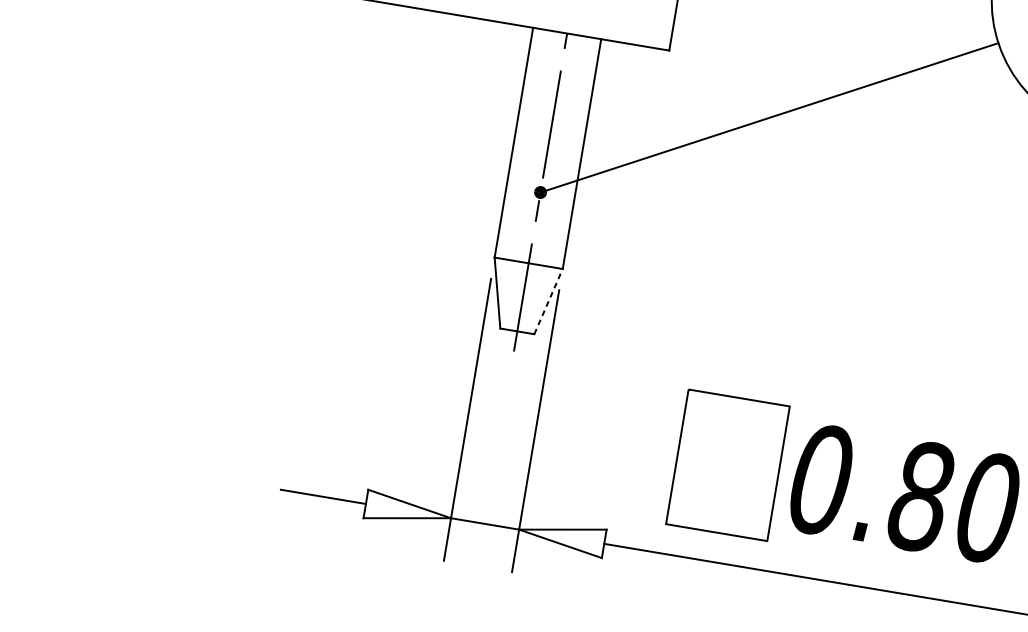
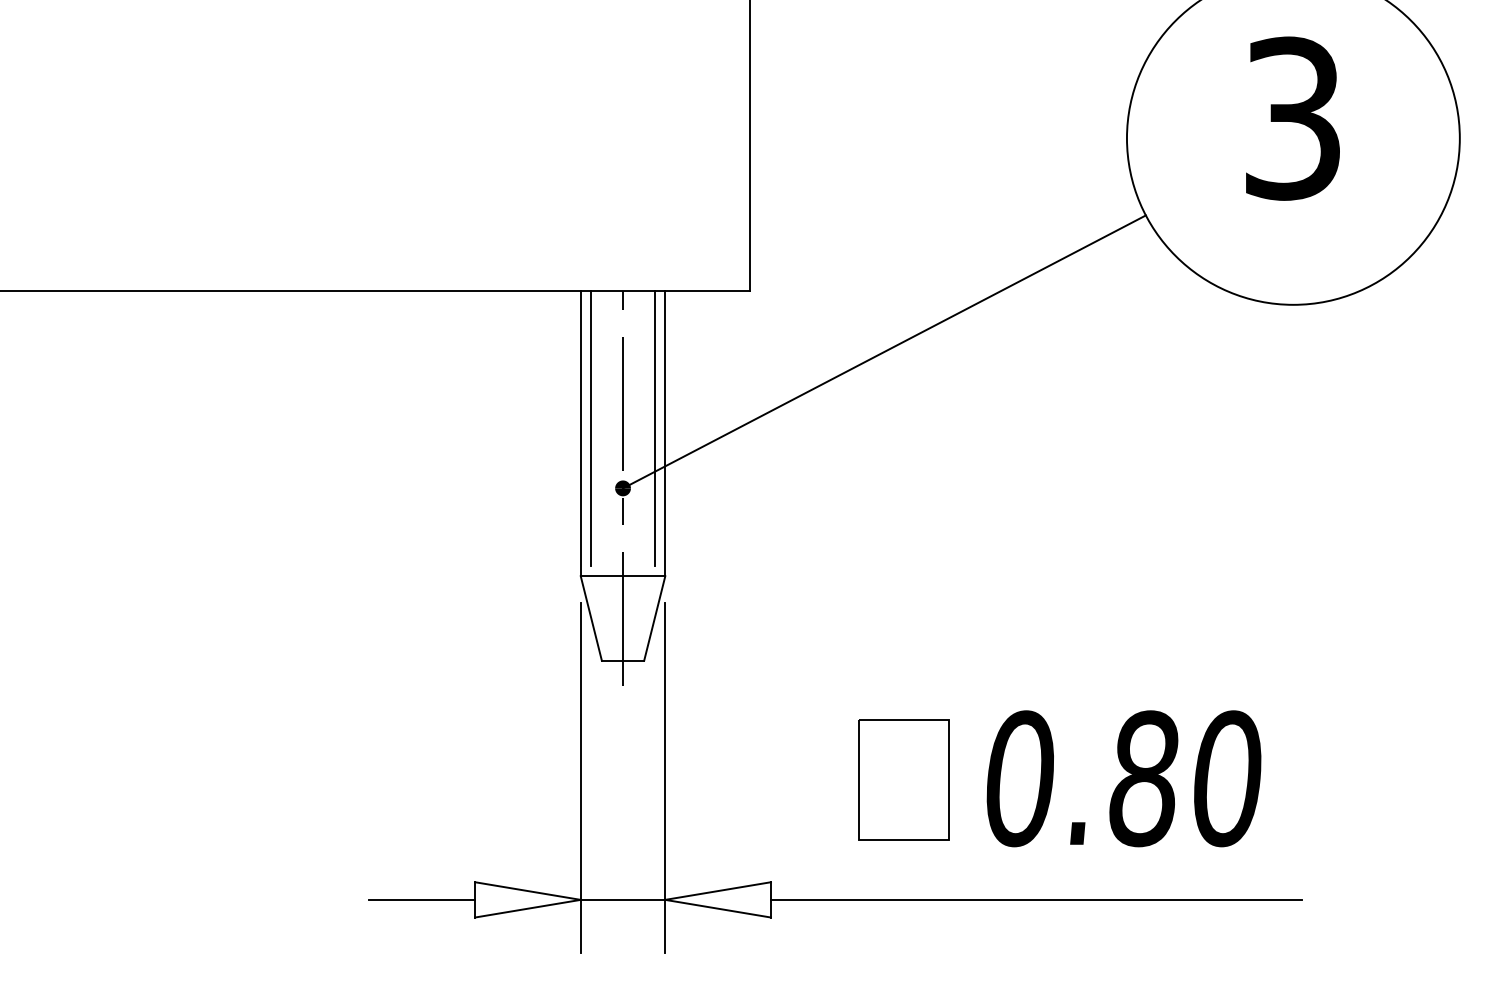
line: (523, 139) -> (591, 427), added
line: (574, 147) -> (654, 427), added
line: (548, 301) -> (654, 618), dashed -> solid
part: (727, 464) -> (903, 779), size x0.71

